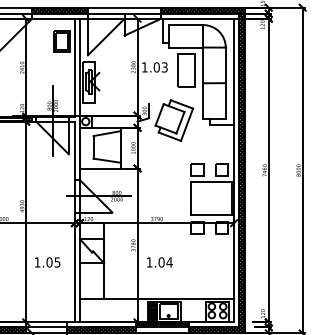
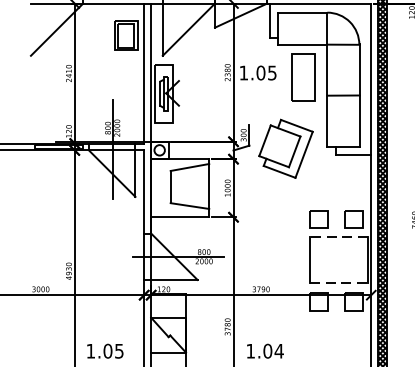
text: (164, 66) -> (271, 71), 1.03 -> 1.05
line: (211, 182) -> (338, 237), solid -> dashed
line: (212, 214) -> (340, 282), solid -> dashed

